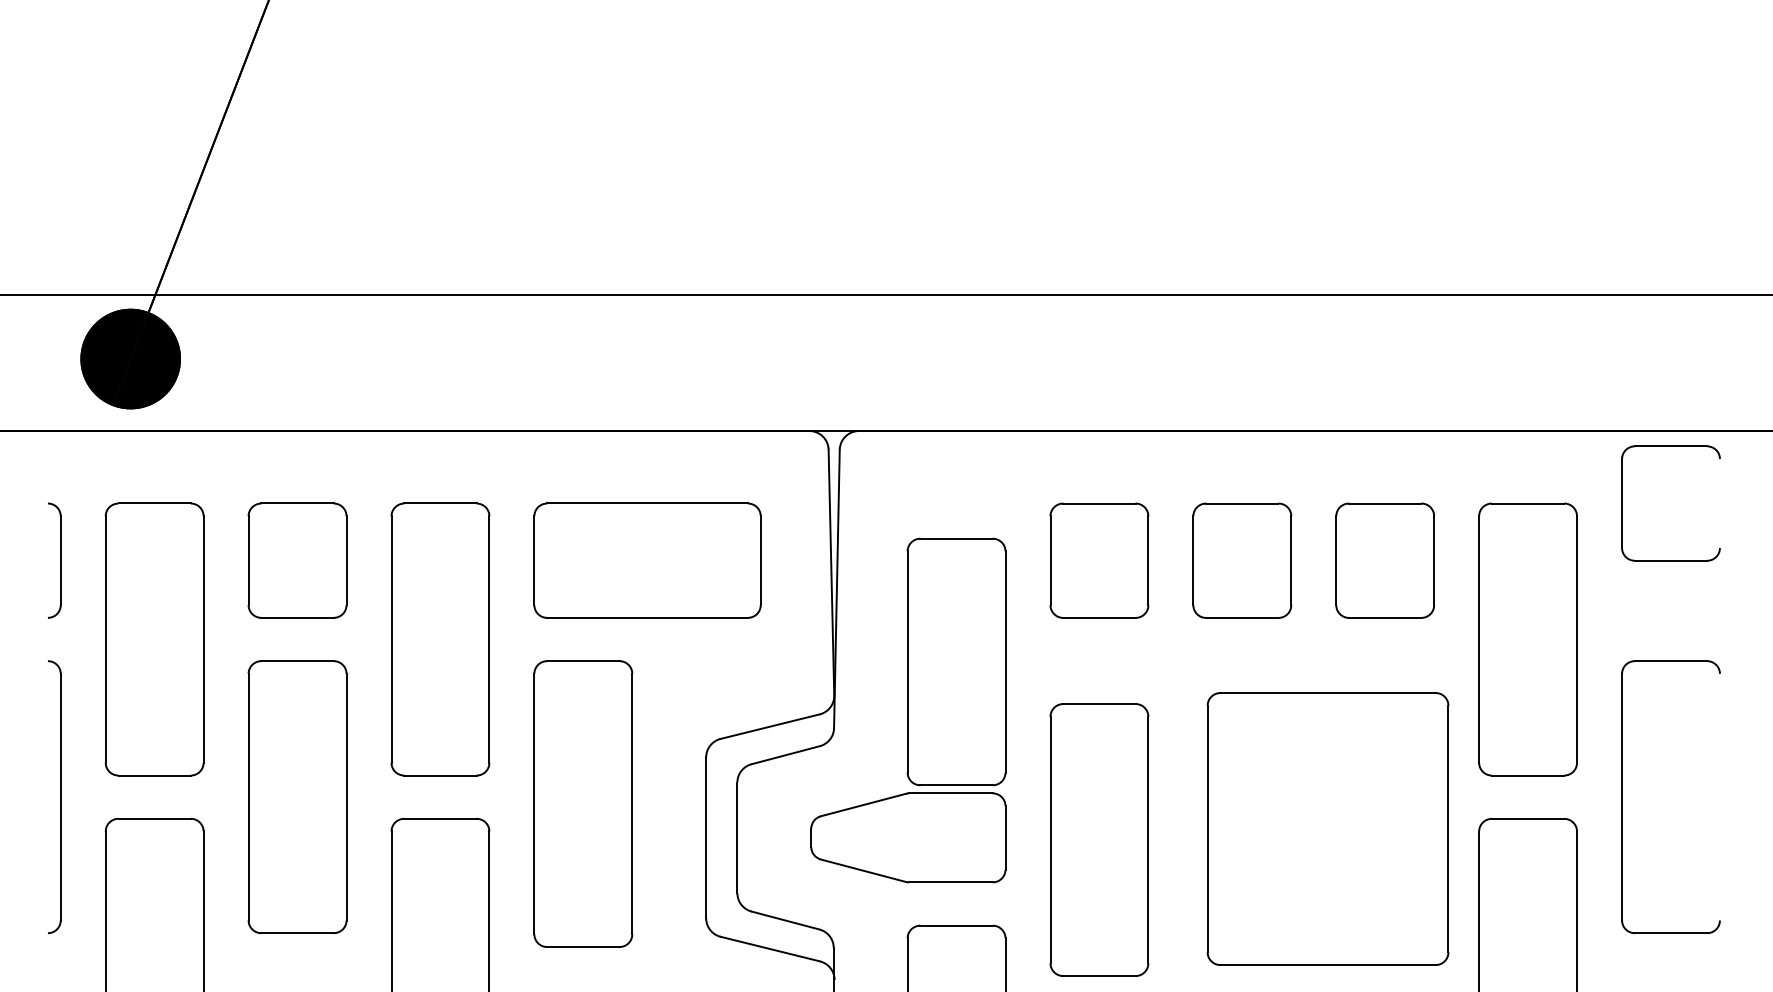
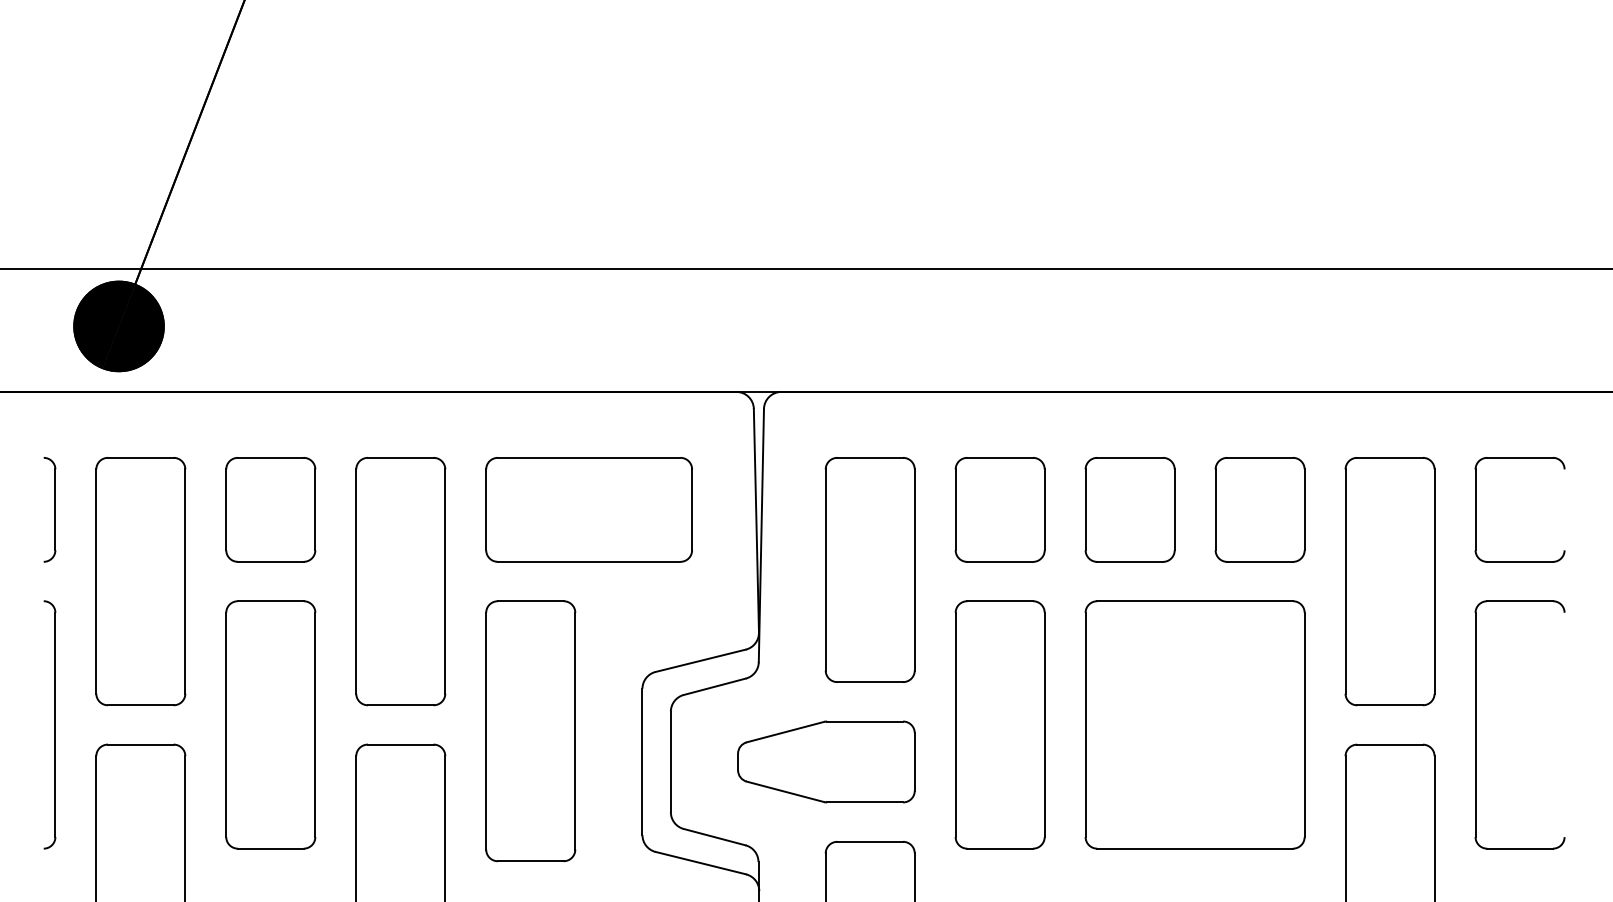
part: (1623, 503) -> (1476, 509), moved
part: (955, 661) -> (869, 569), moved
part: (1327, 828) -> (1194, 724), moved
part: (1098, 839) -> (999, 724), moved

